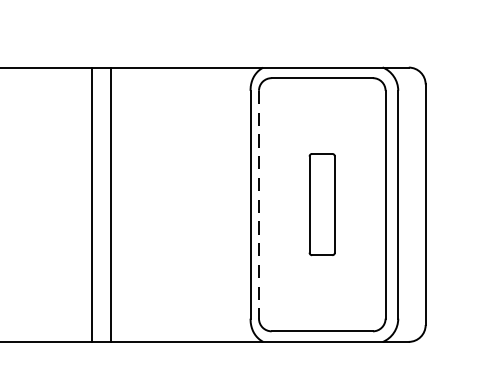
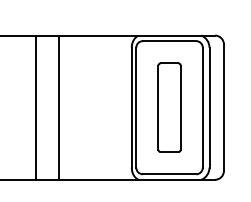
line: (92, 204) -> (36, 107), moved
line: (259, 204) -> (136, 107), dashed -> solid
part: (322, 204) -> (169, 107), size x1.67

